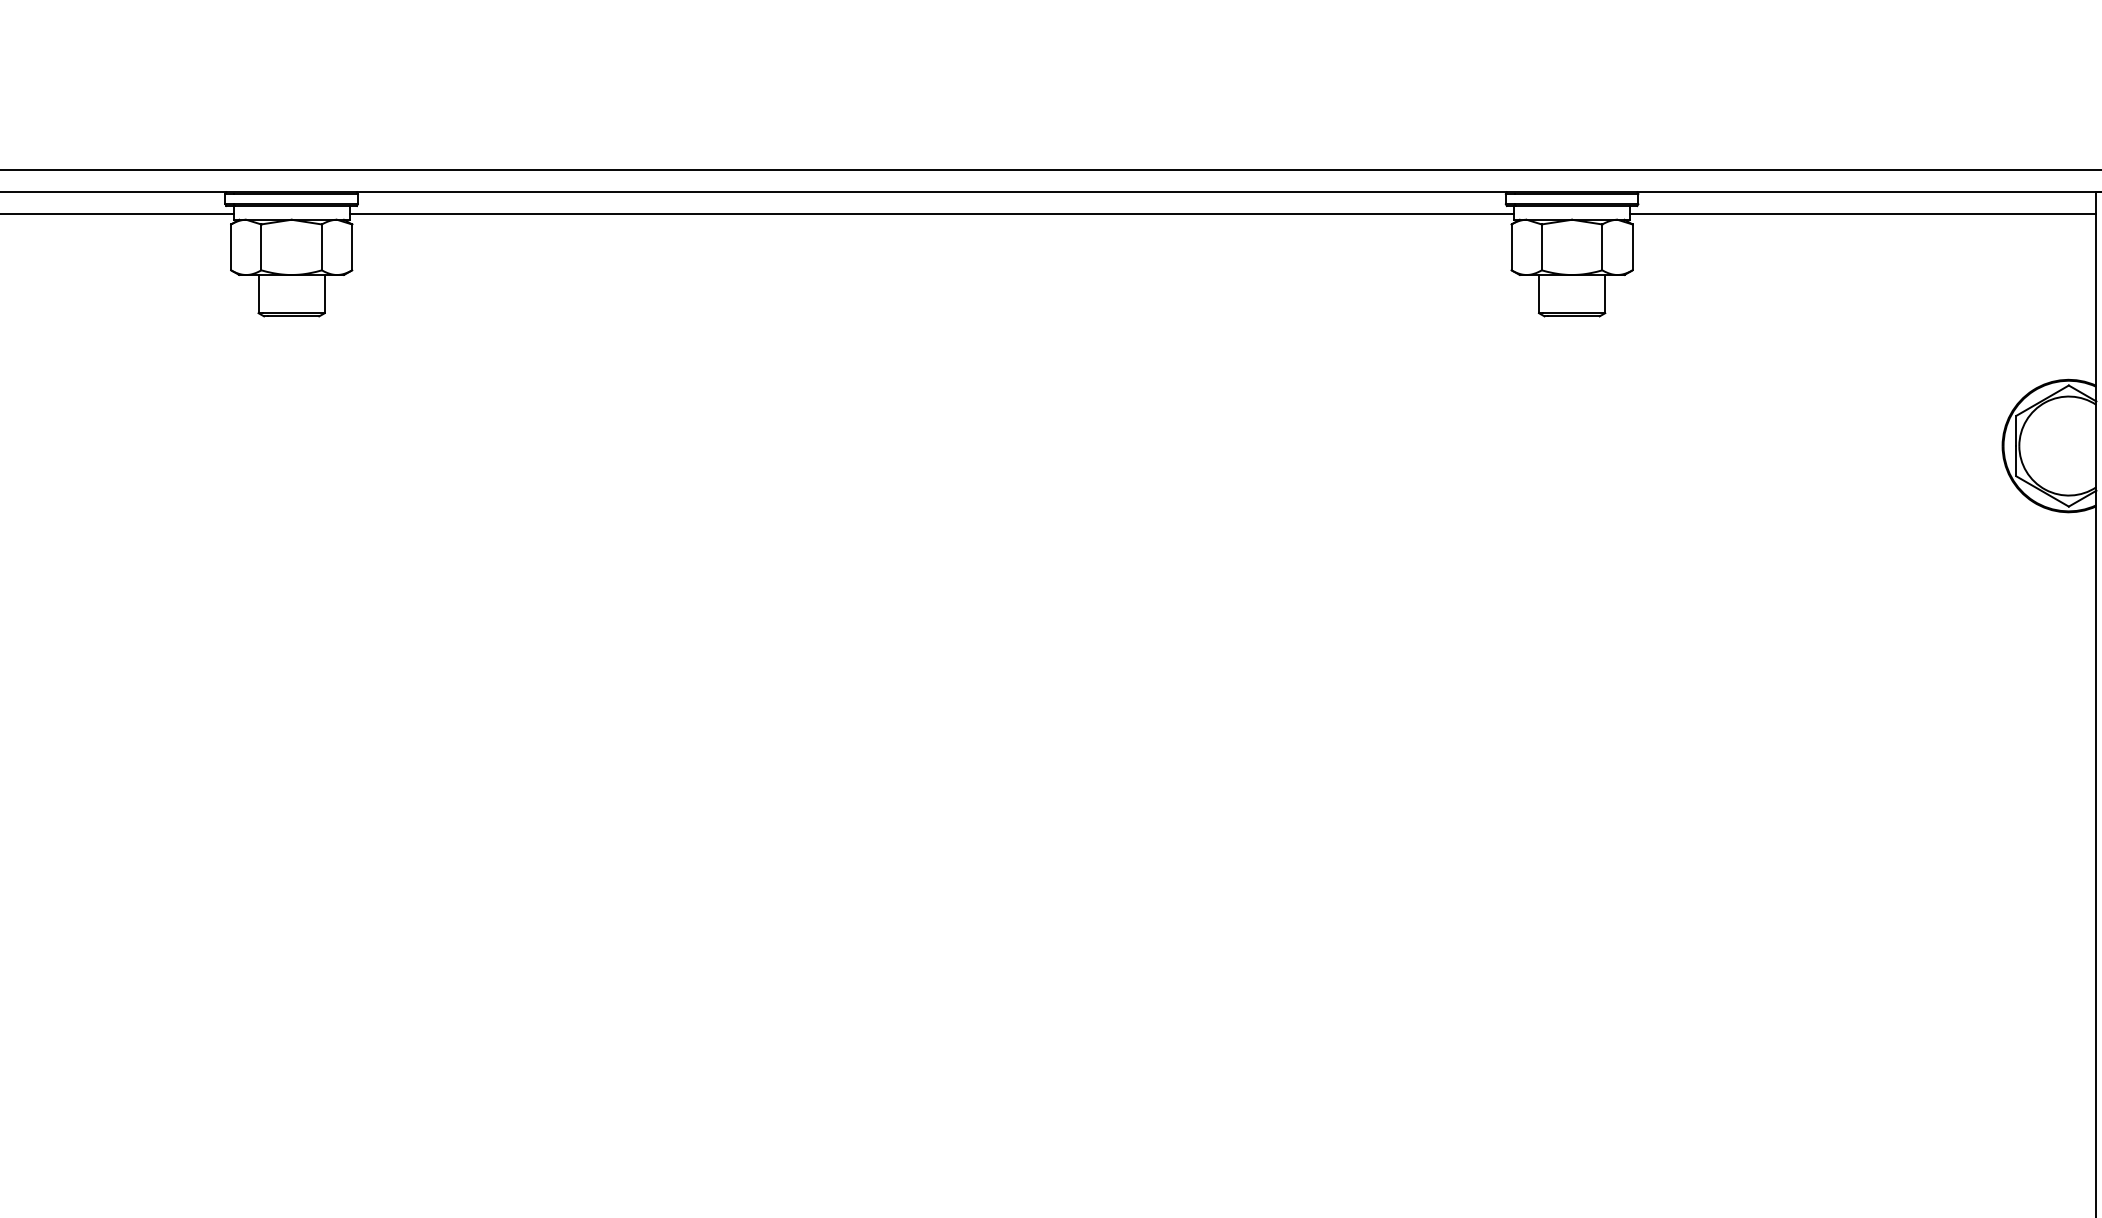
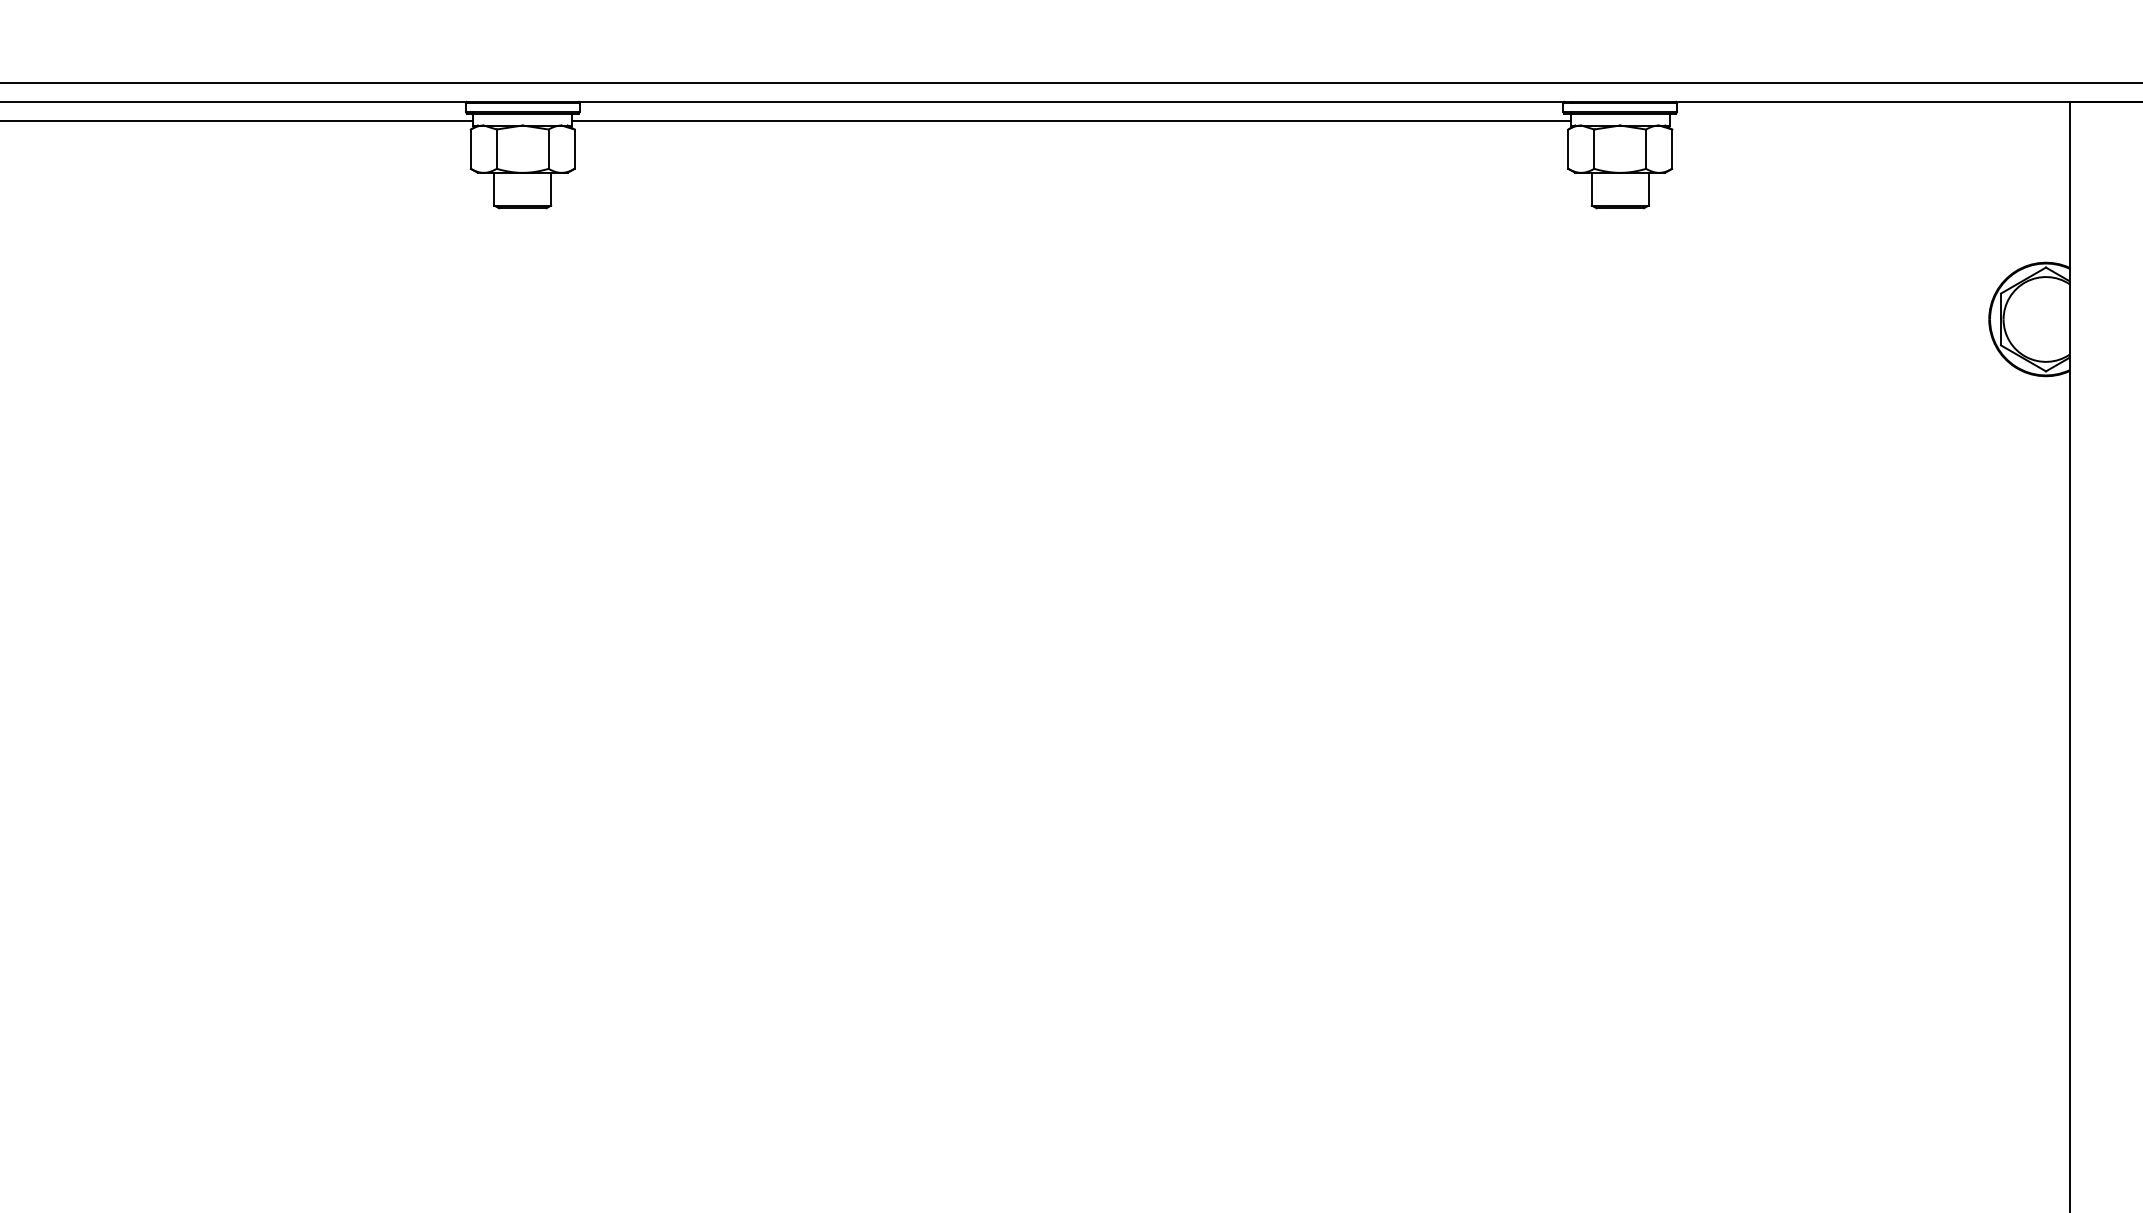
line: (1862, 213) -> (1869, 120), removed

